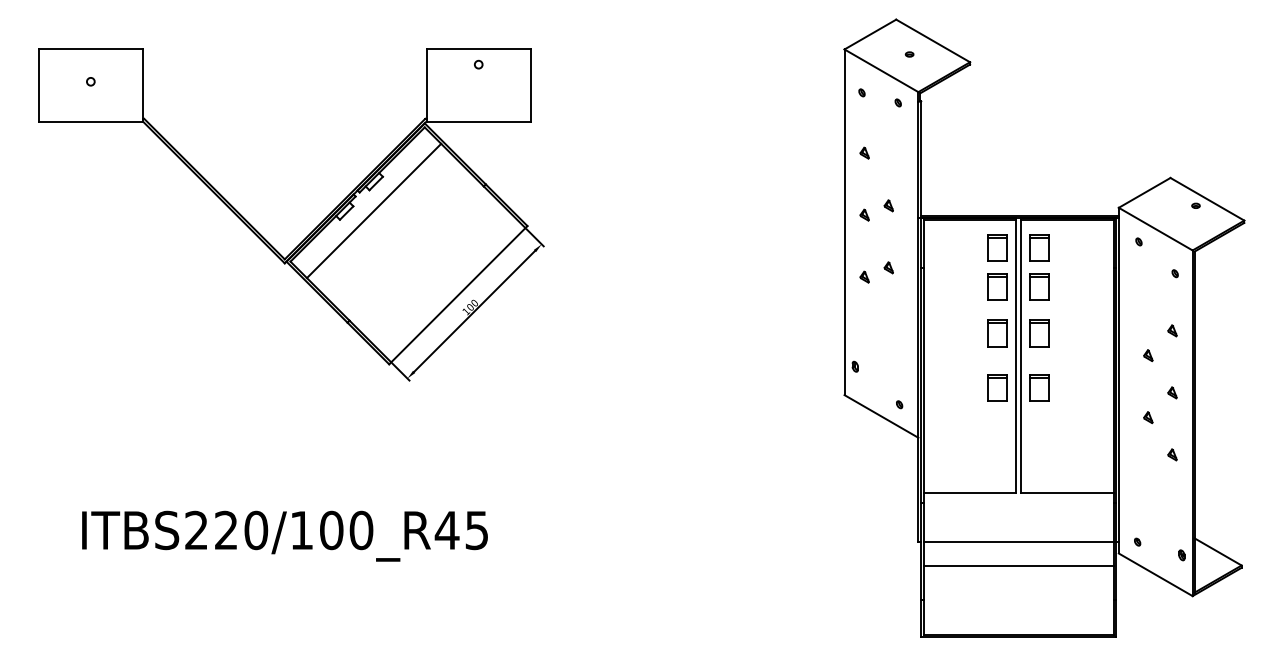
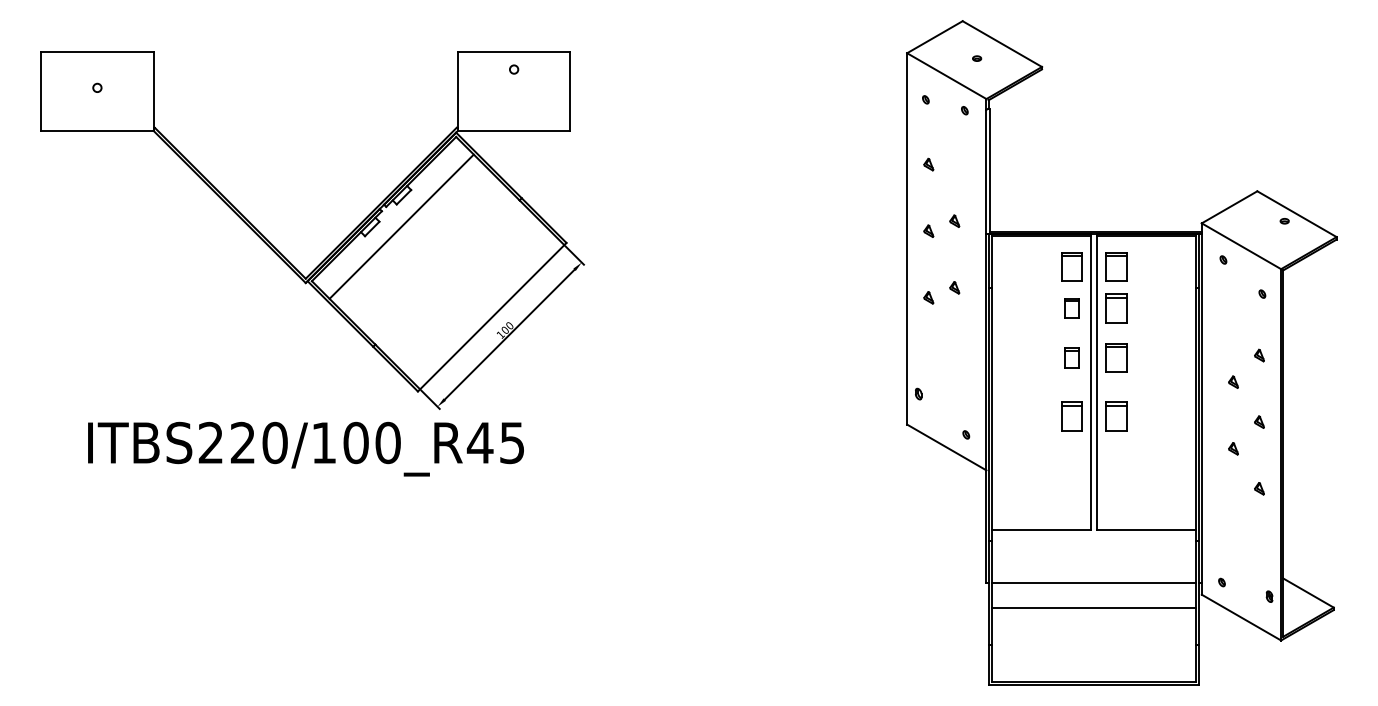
part: (997, 287) -> (1071, 308), size x0.7
part: (997, 332) -> (1071, 357), size x0.7
text: (284, 535) -> (305, 448), moved

